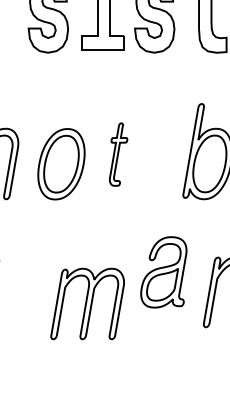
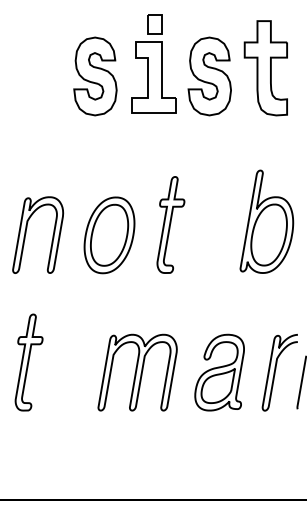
part: (118, 154) -> (170, 224), size x1.43
part: (163, 272) -> (219, 372), moved
part: (87, 303) -> (137, 372), moved

